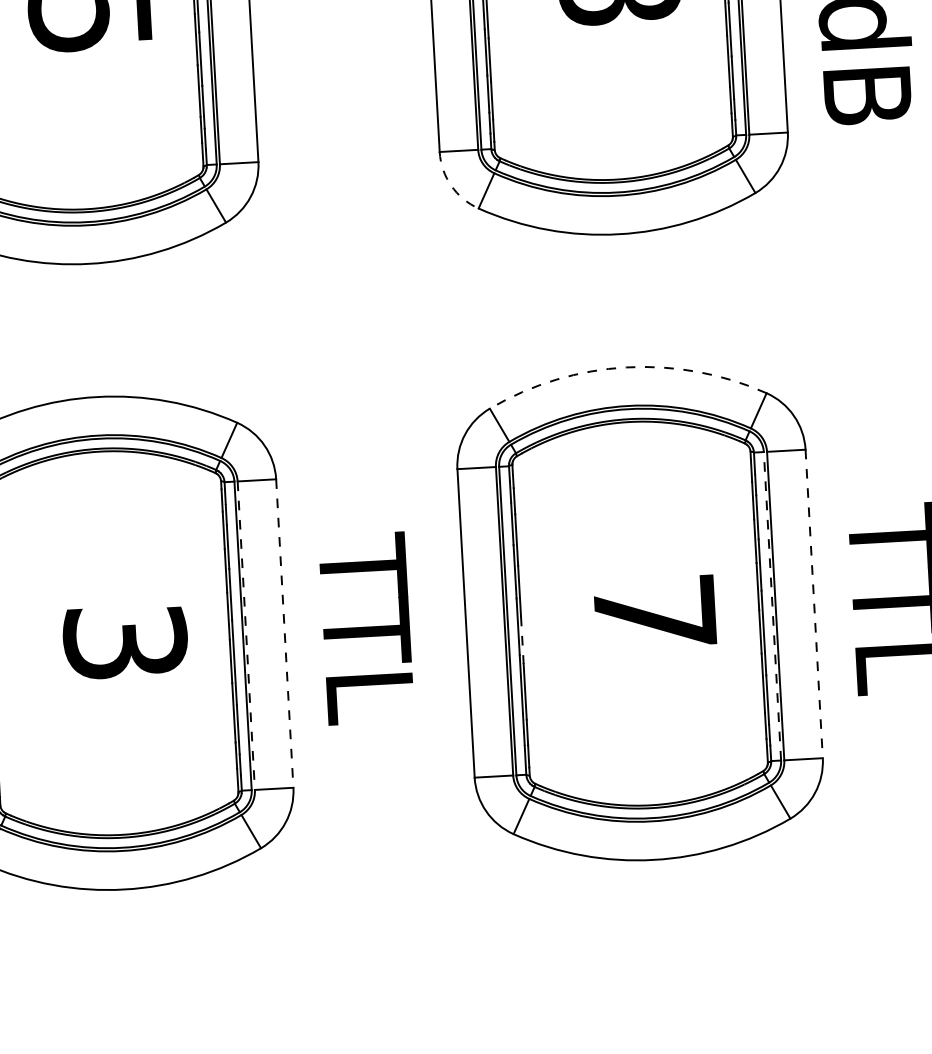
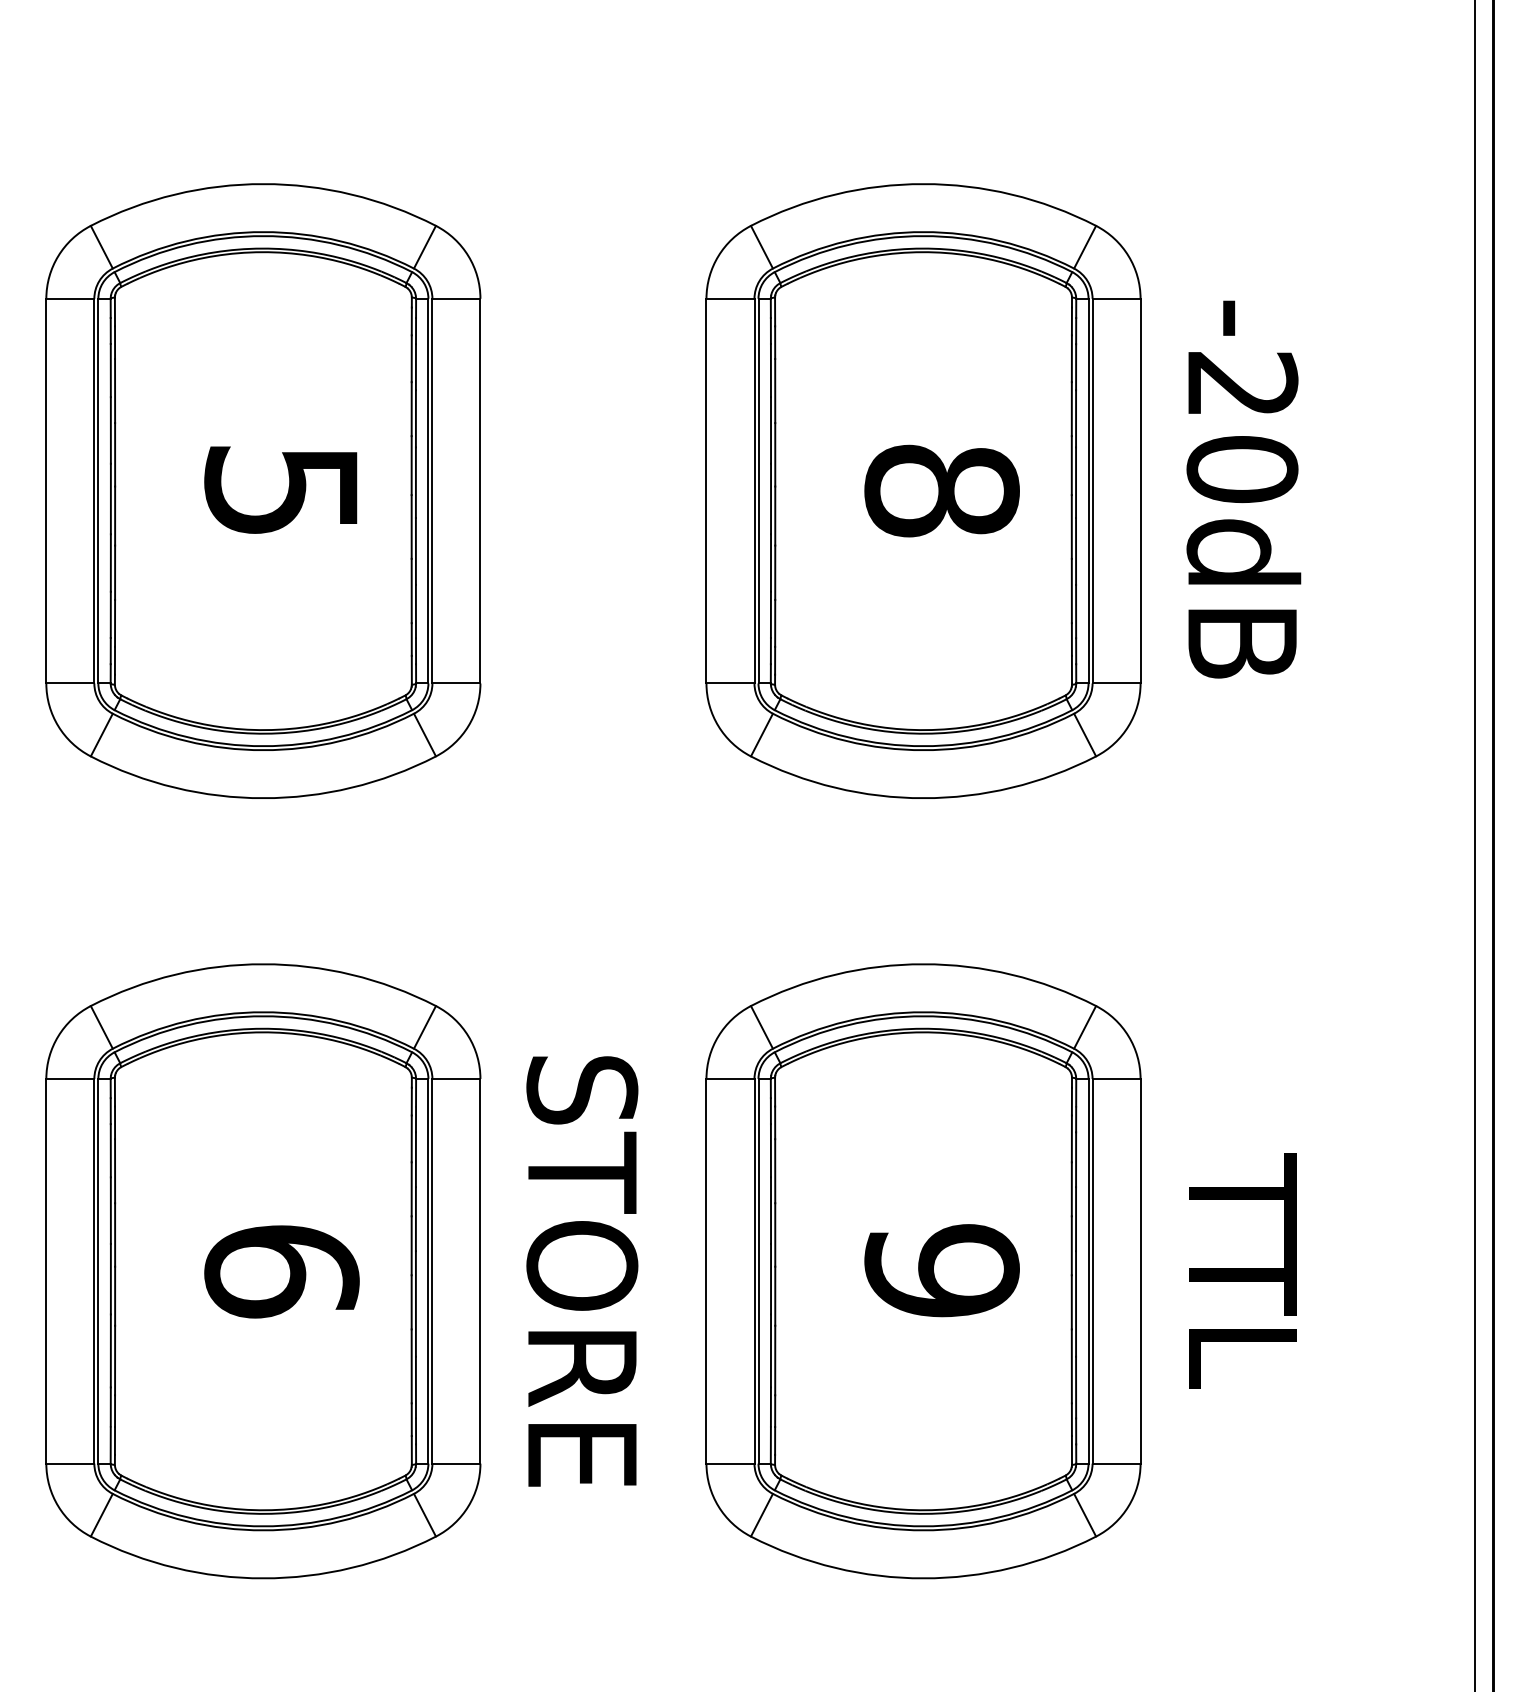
arc: (451, 185) -> (718, 726), dashed -> solid
arc: (626, 367) -> (923, 964), dashed -> solid
line: (814, 604) -> (1140, 1271), dashed -> solid
line: (772, 605) -> (1088, 1270), dashed -> solid
text: (654, 612) -> (941, 1270), 7 -> 9
text: (366, 629) -> (582, 1271), TTL -> STORE
line: (284, 633) -> (480, 1271), dashed -> solid
line: (246, 635) -> (432, 1271), dashed -> solid
line: (522, 640) -> (775, 1296), dashed -> solid
text: (125, 642) -> (281, 1271), 3 -> 6

